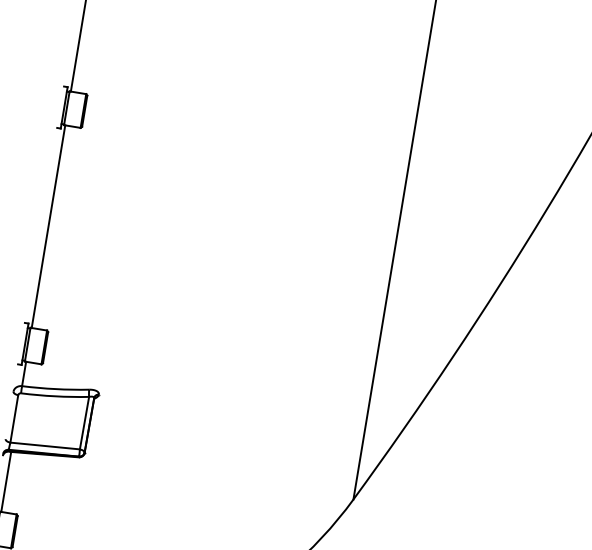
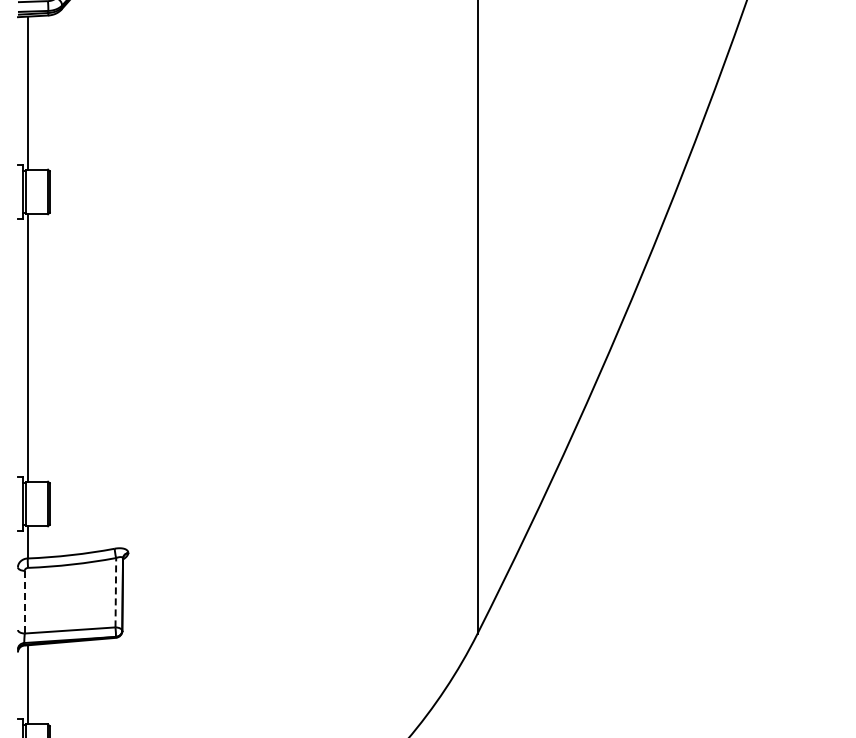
line: (14, 419) -> (24, 602), solid -> dashed
line: (84, 422) -> (115, 592), solid -> dashed

